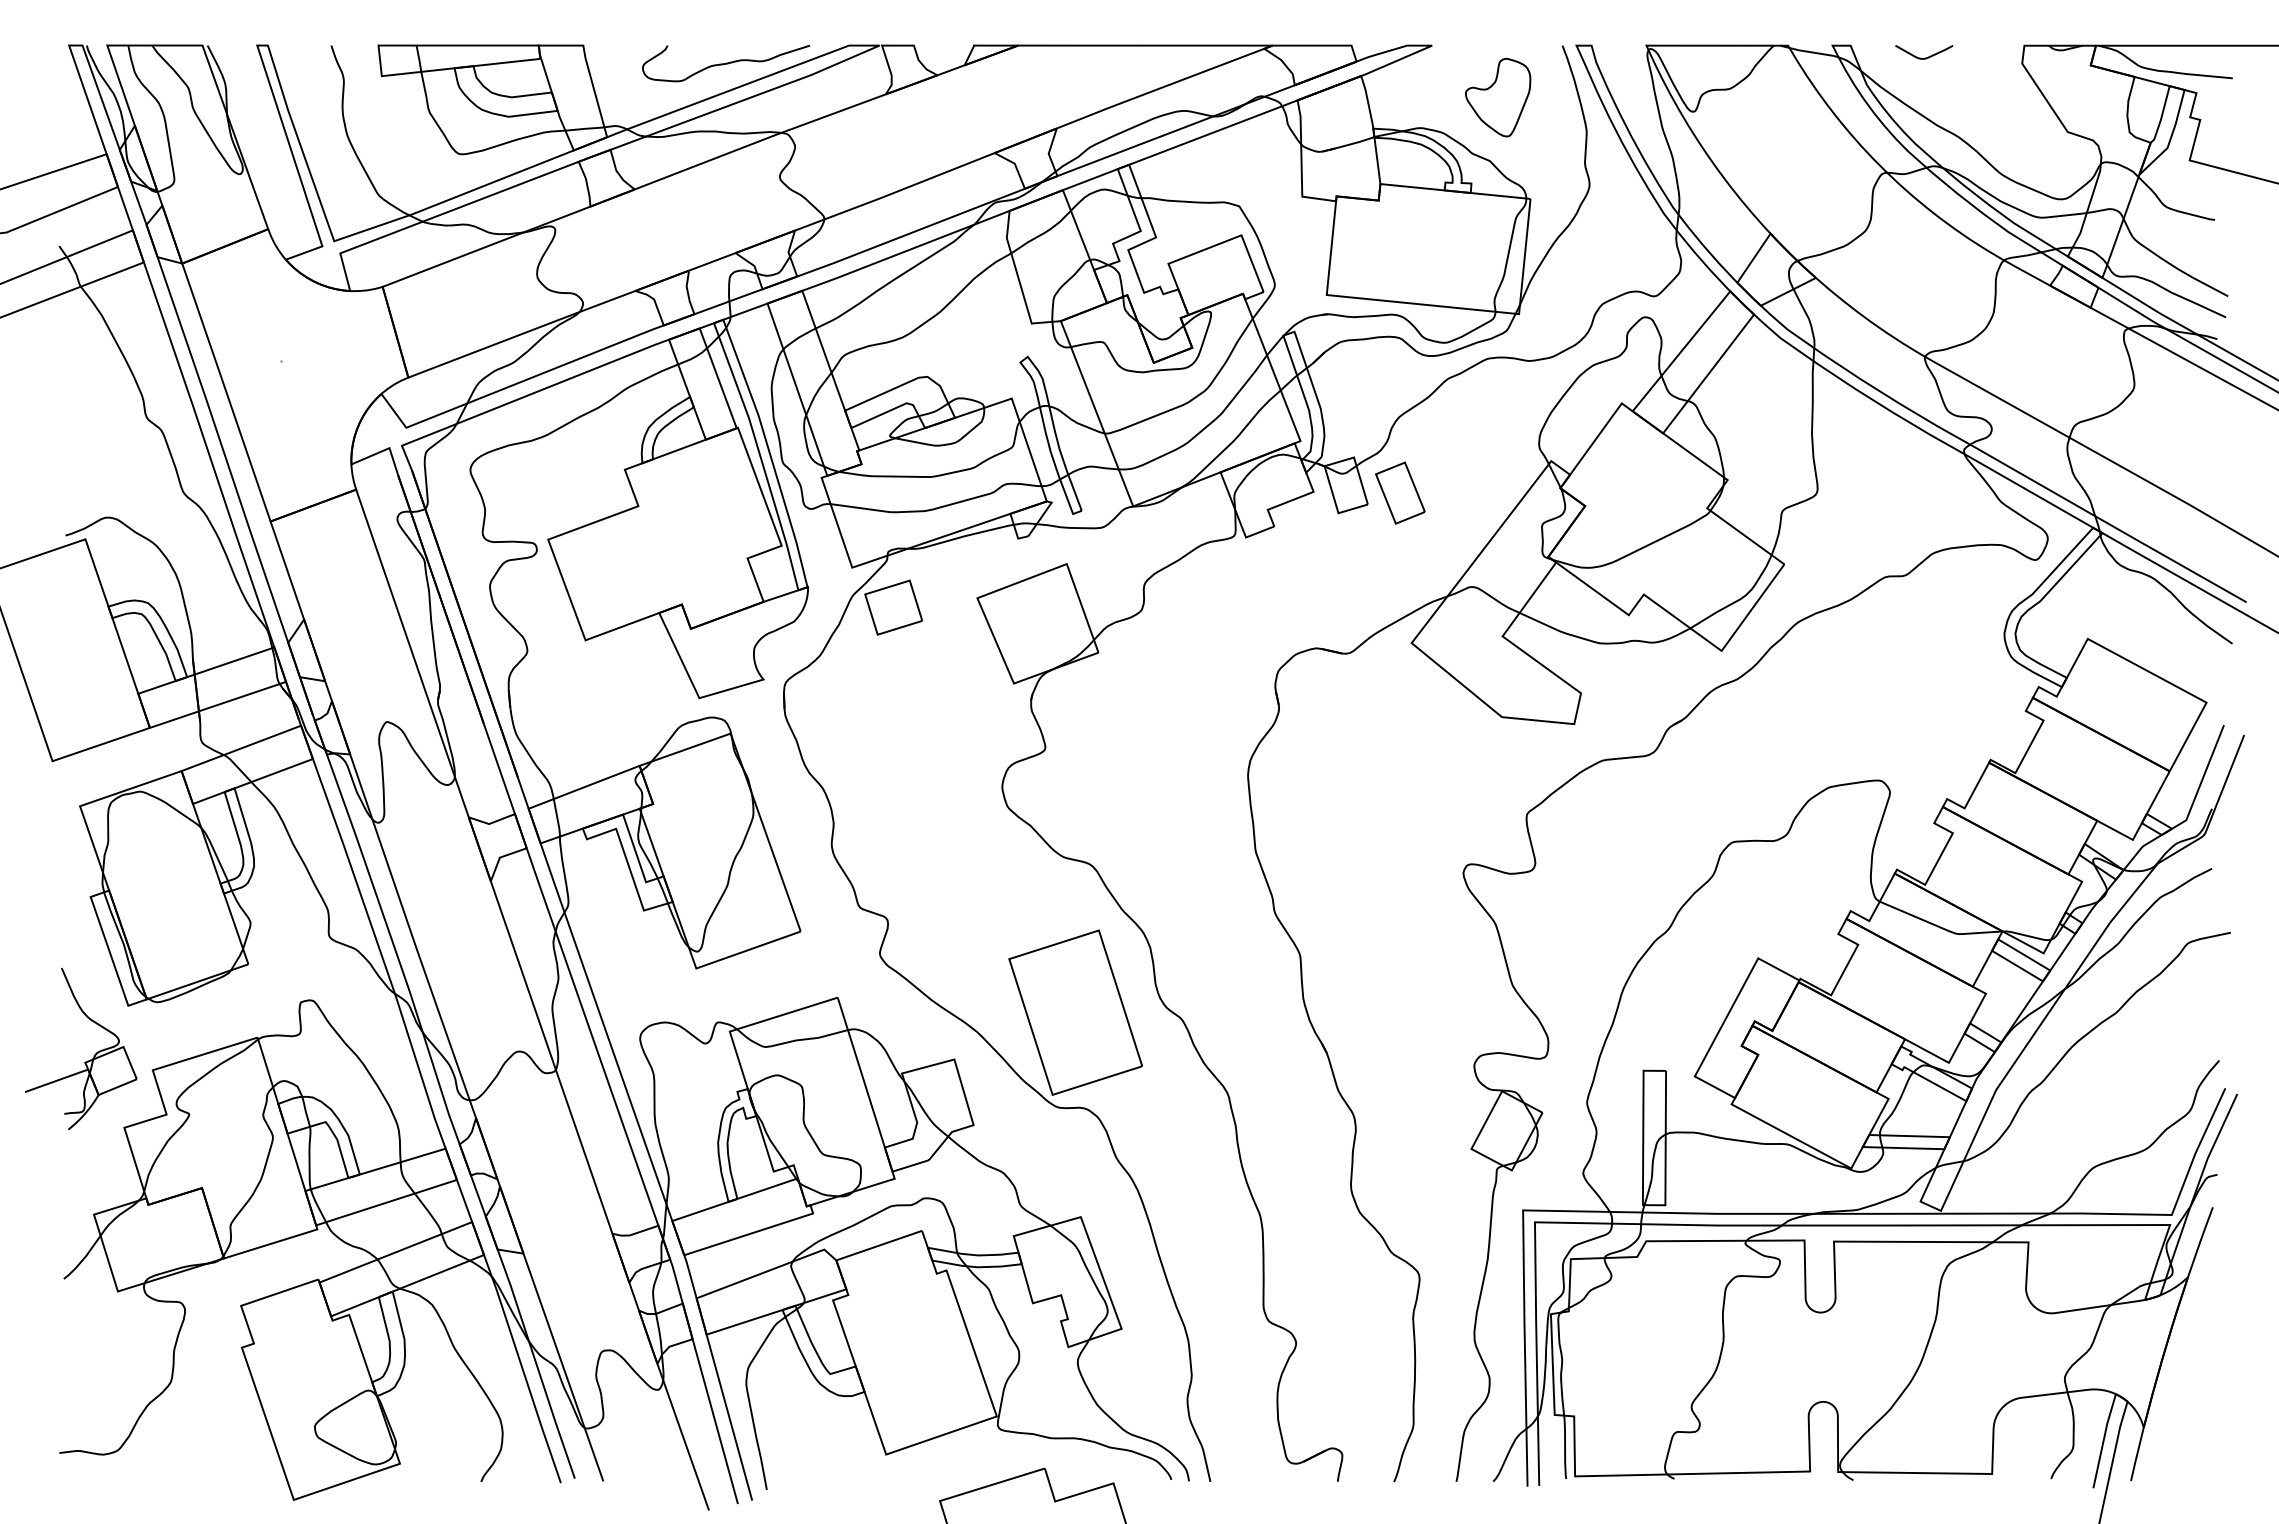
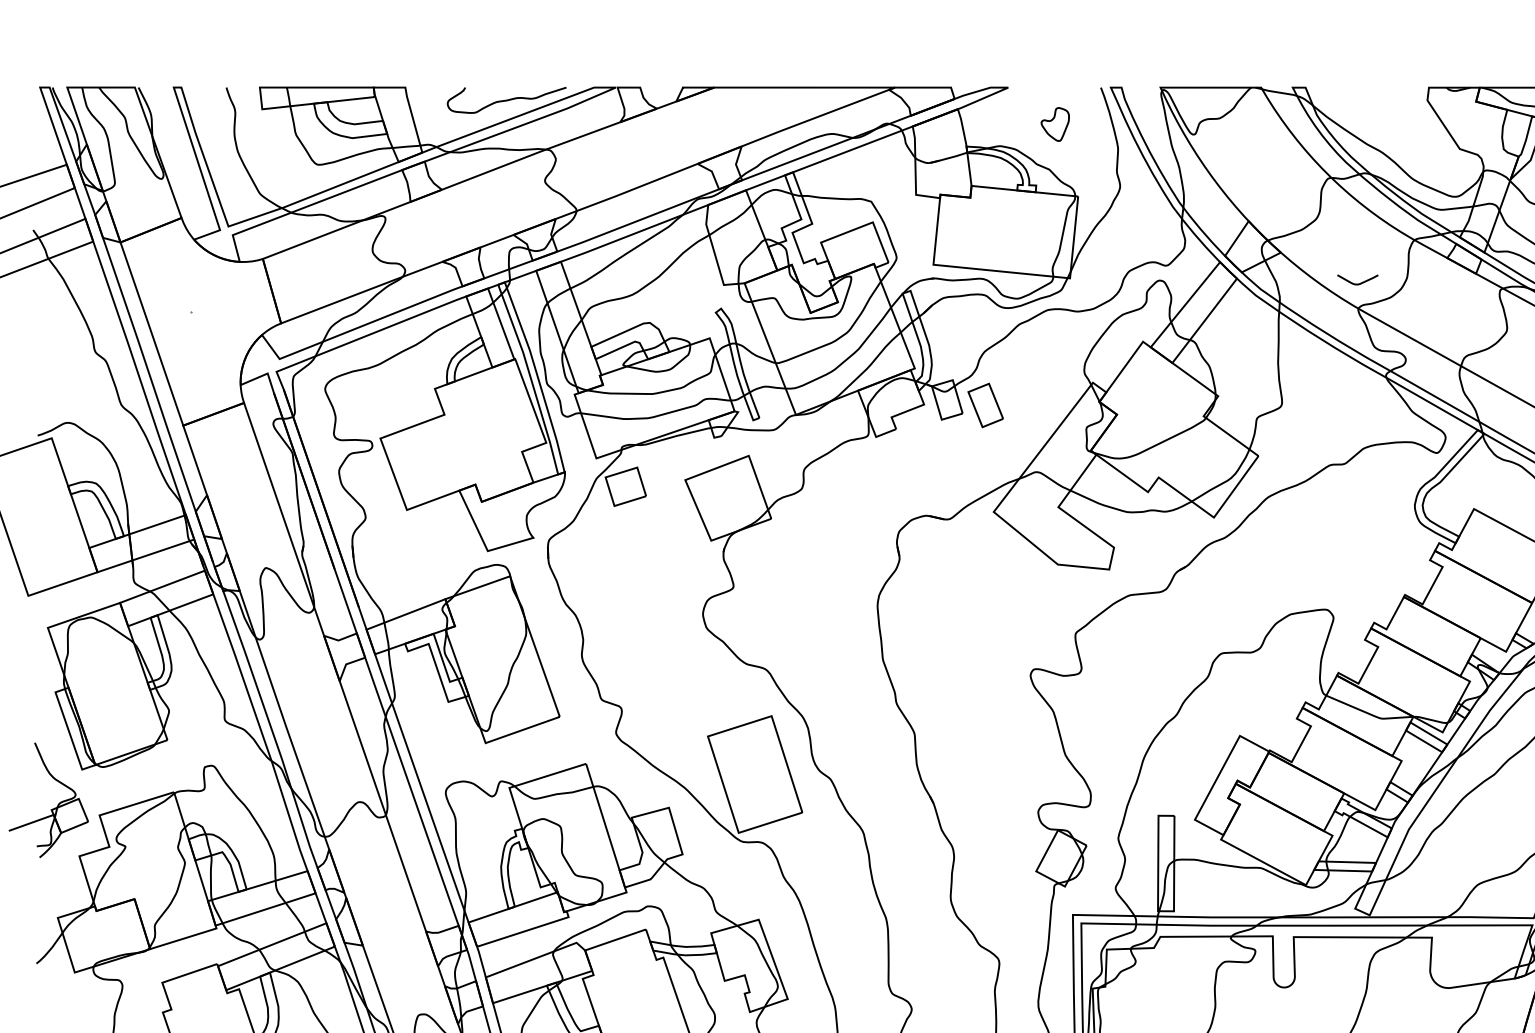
curve: (1924, 57) -> (1358, 283), moved
part: (1498, 97) -> (1055, 124), size x0.6

